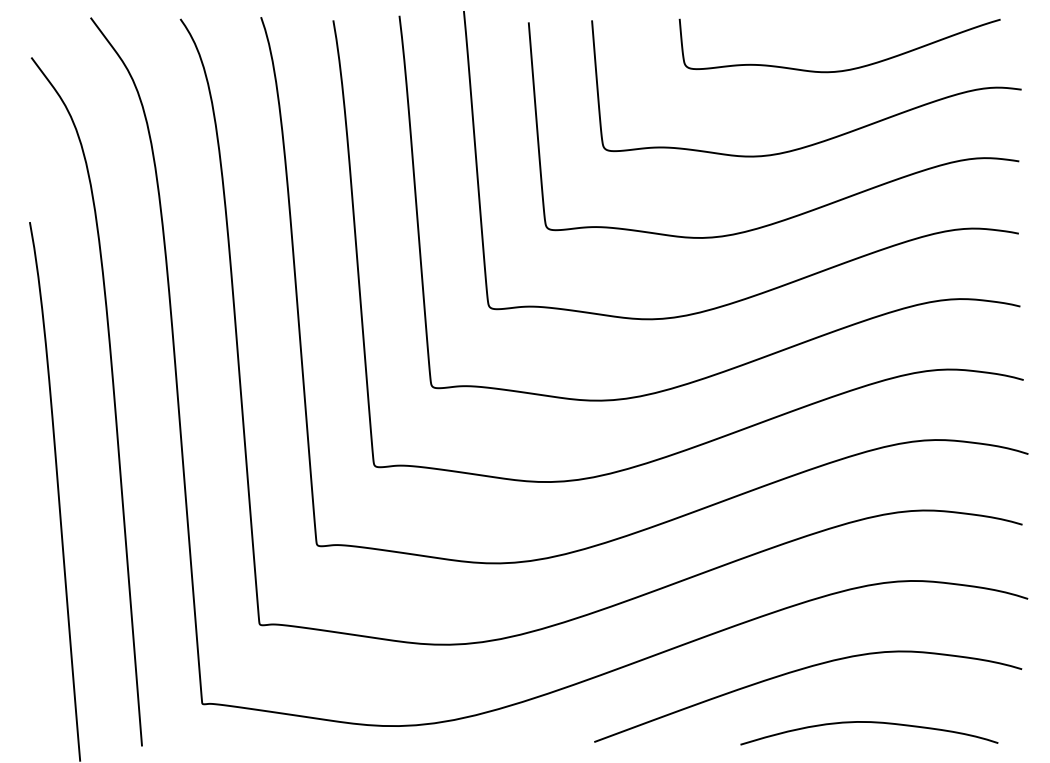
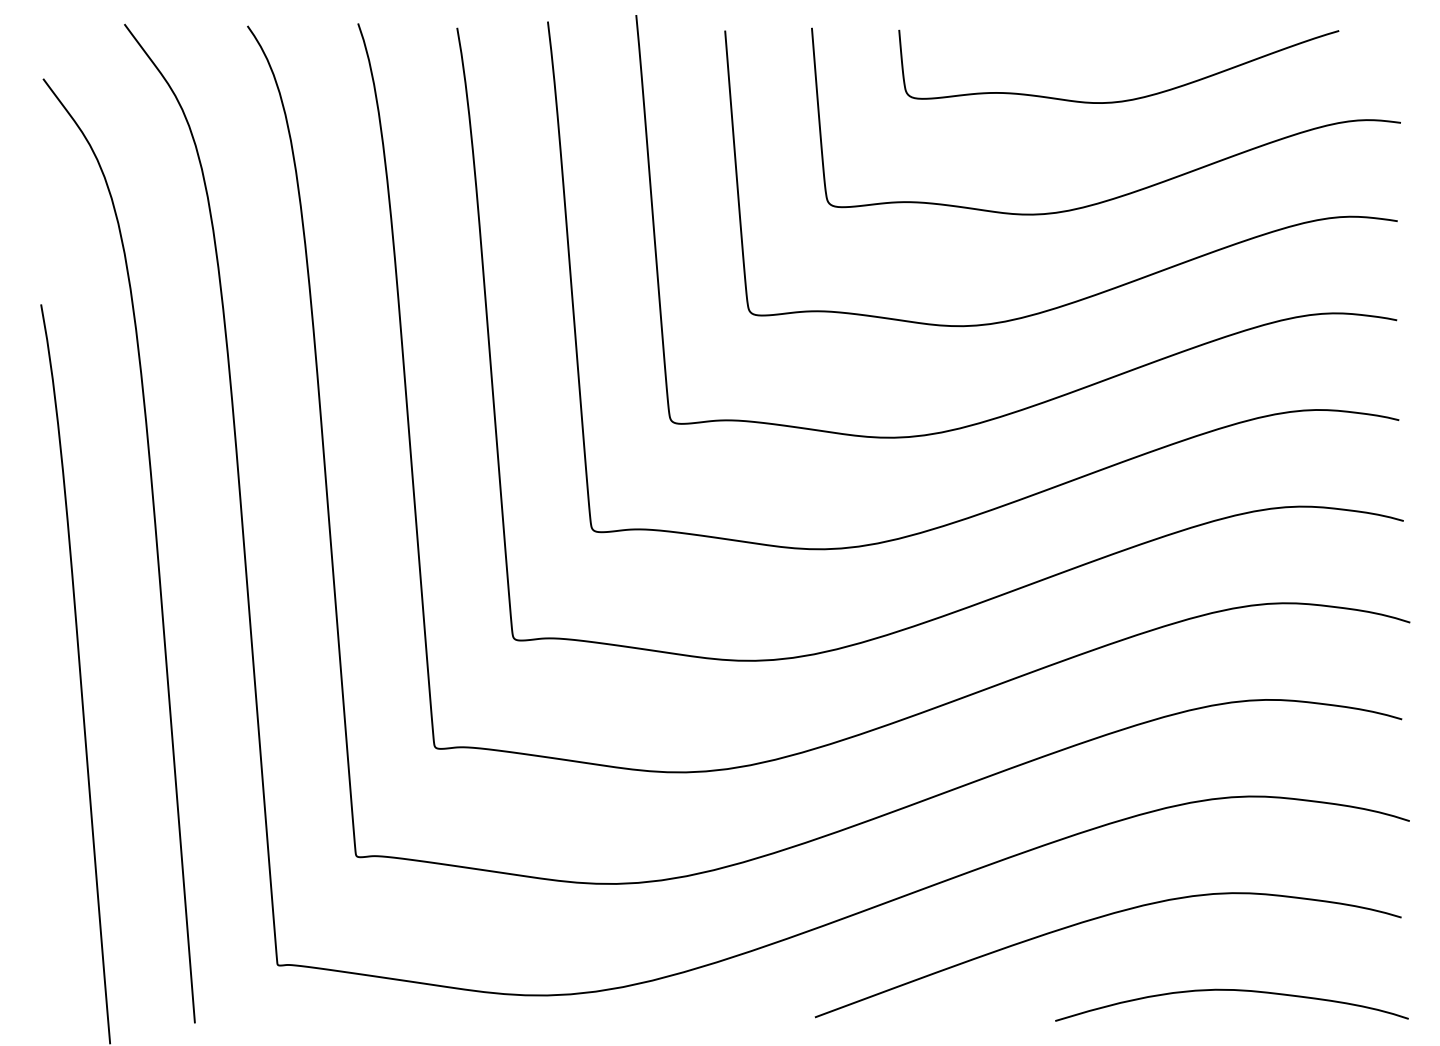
curve: (844, 69) -> (1125, 99), moved
curve: (872, 723) -> (1236, 991), moved

